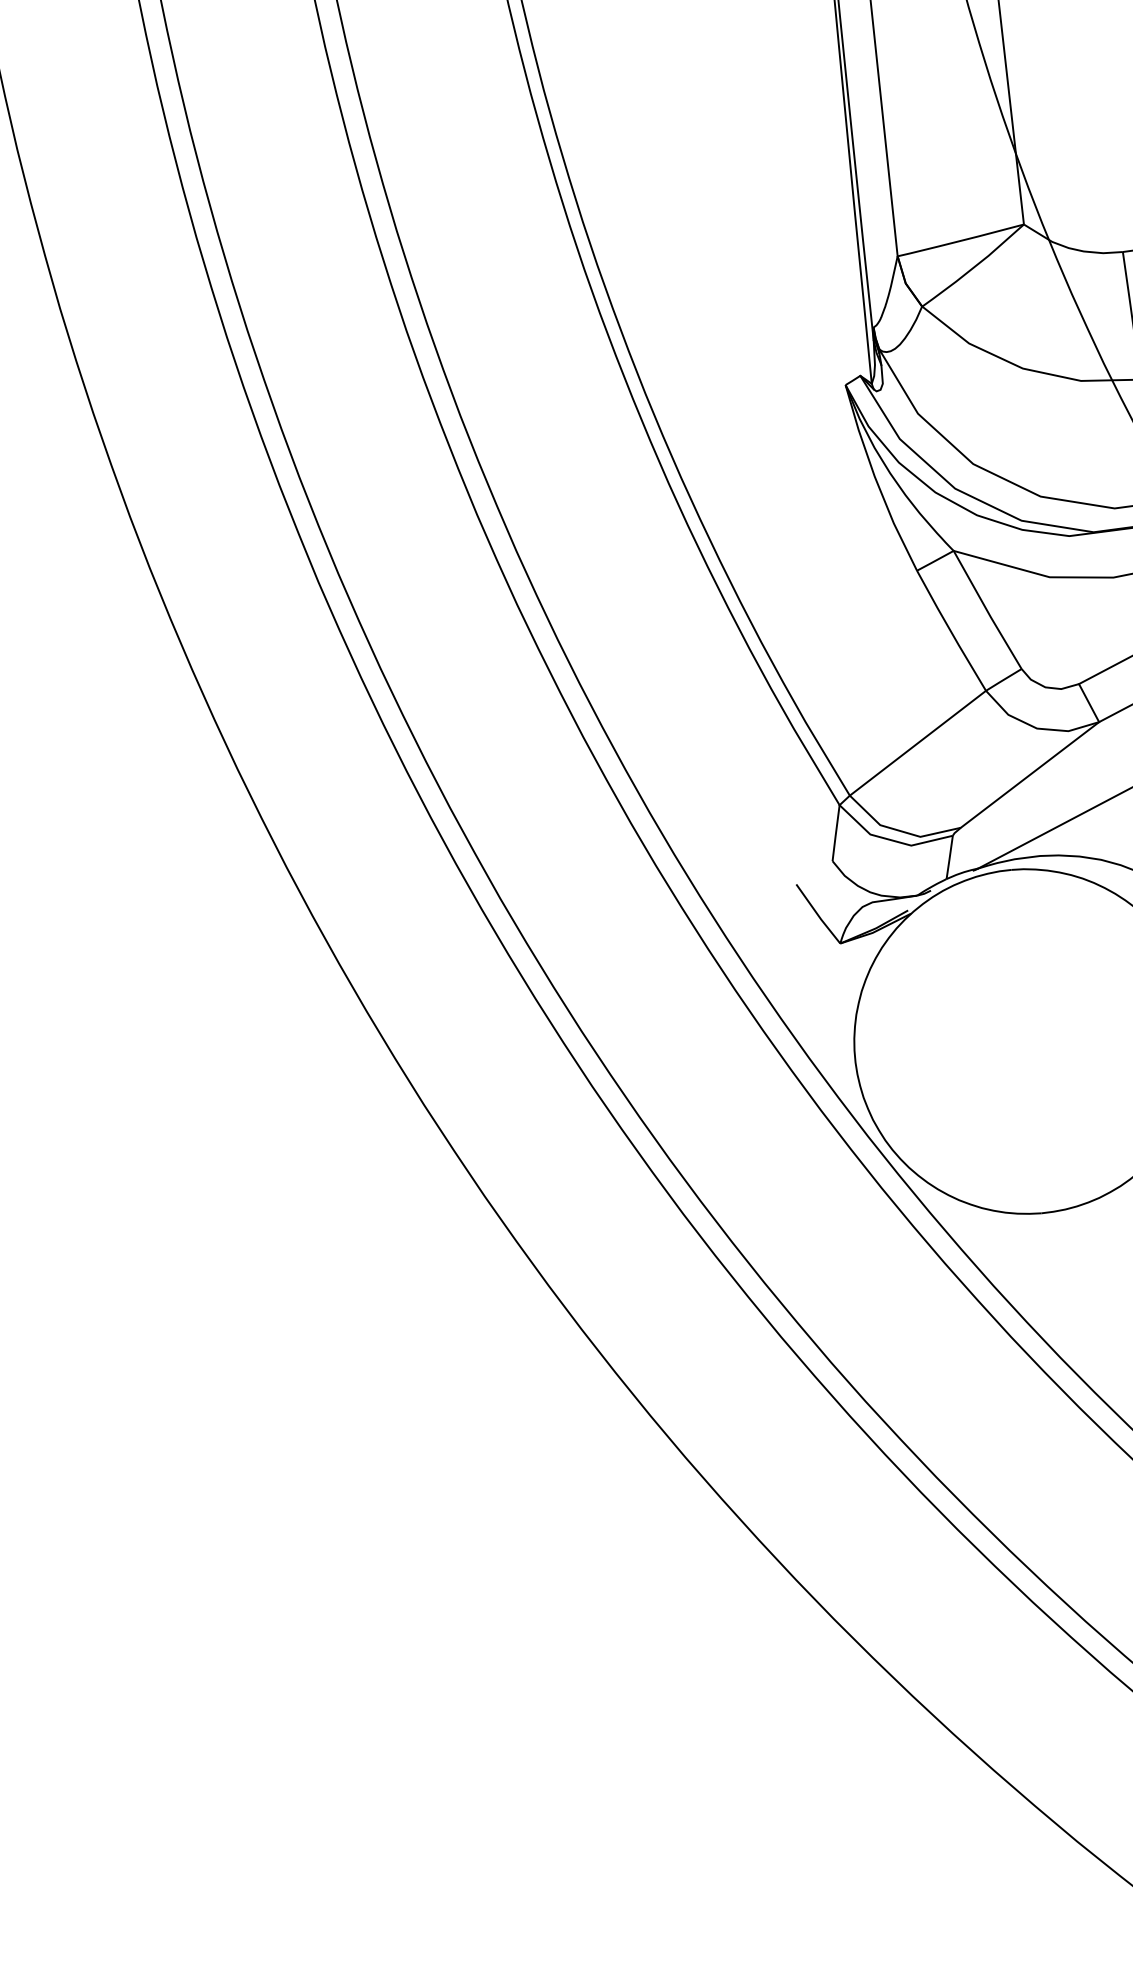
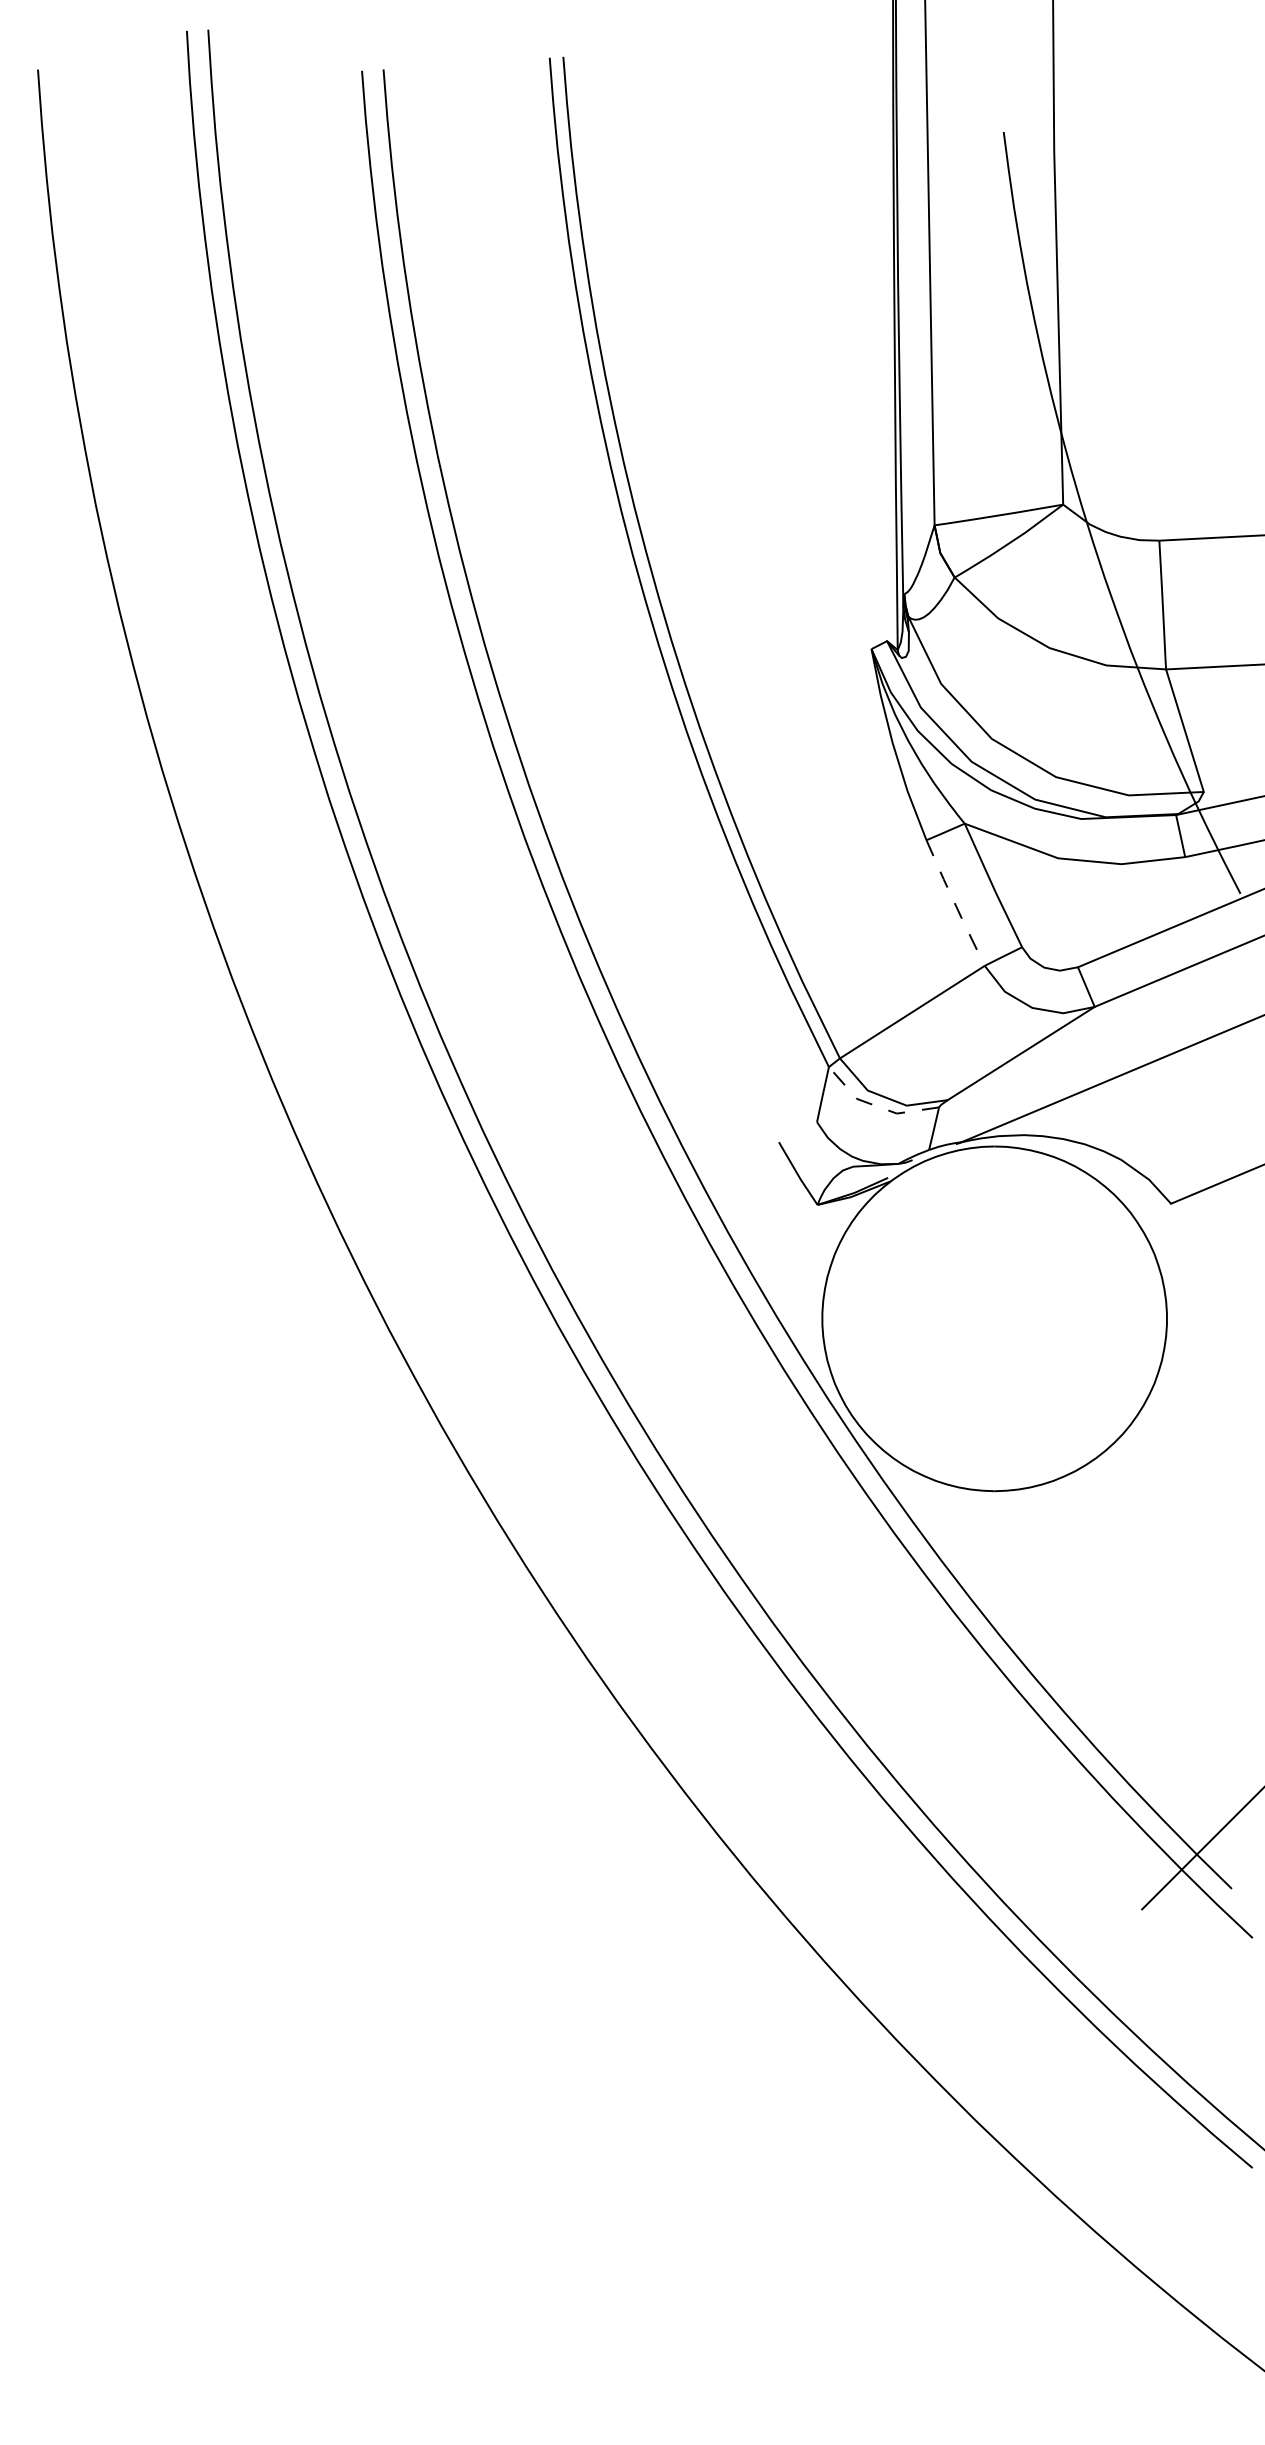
line: (950, 631) -> (954, 903), solid -> dashed
line: (890, 840) -> (876, 1106), solid -> dashed

